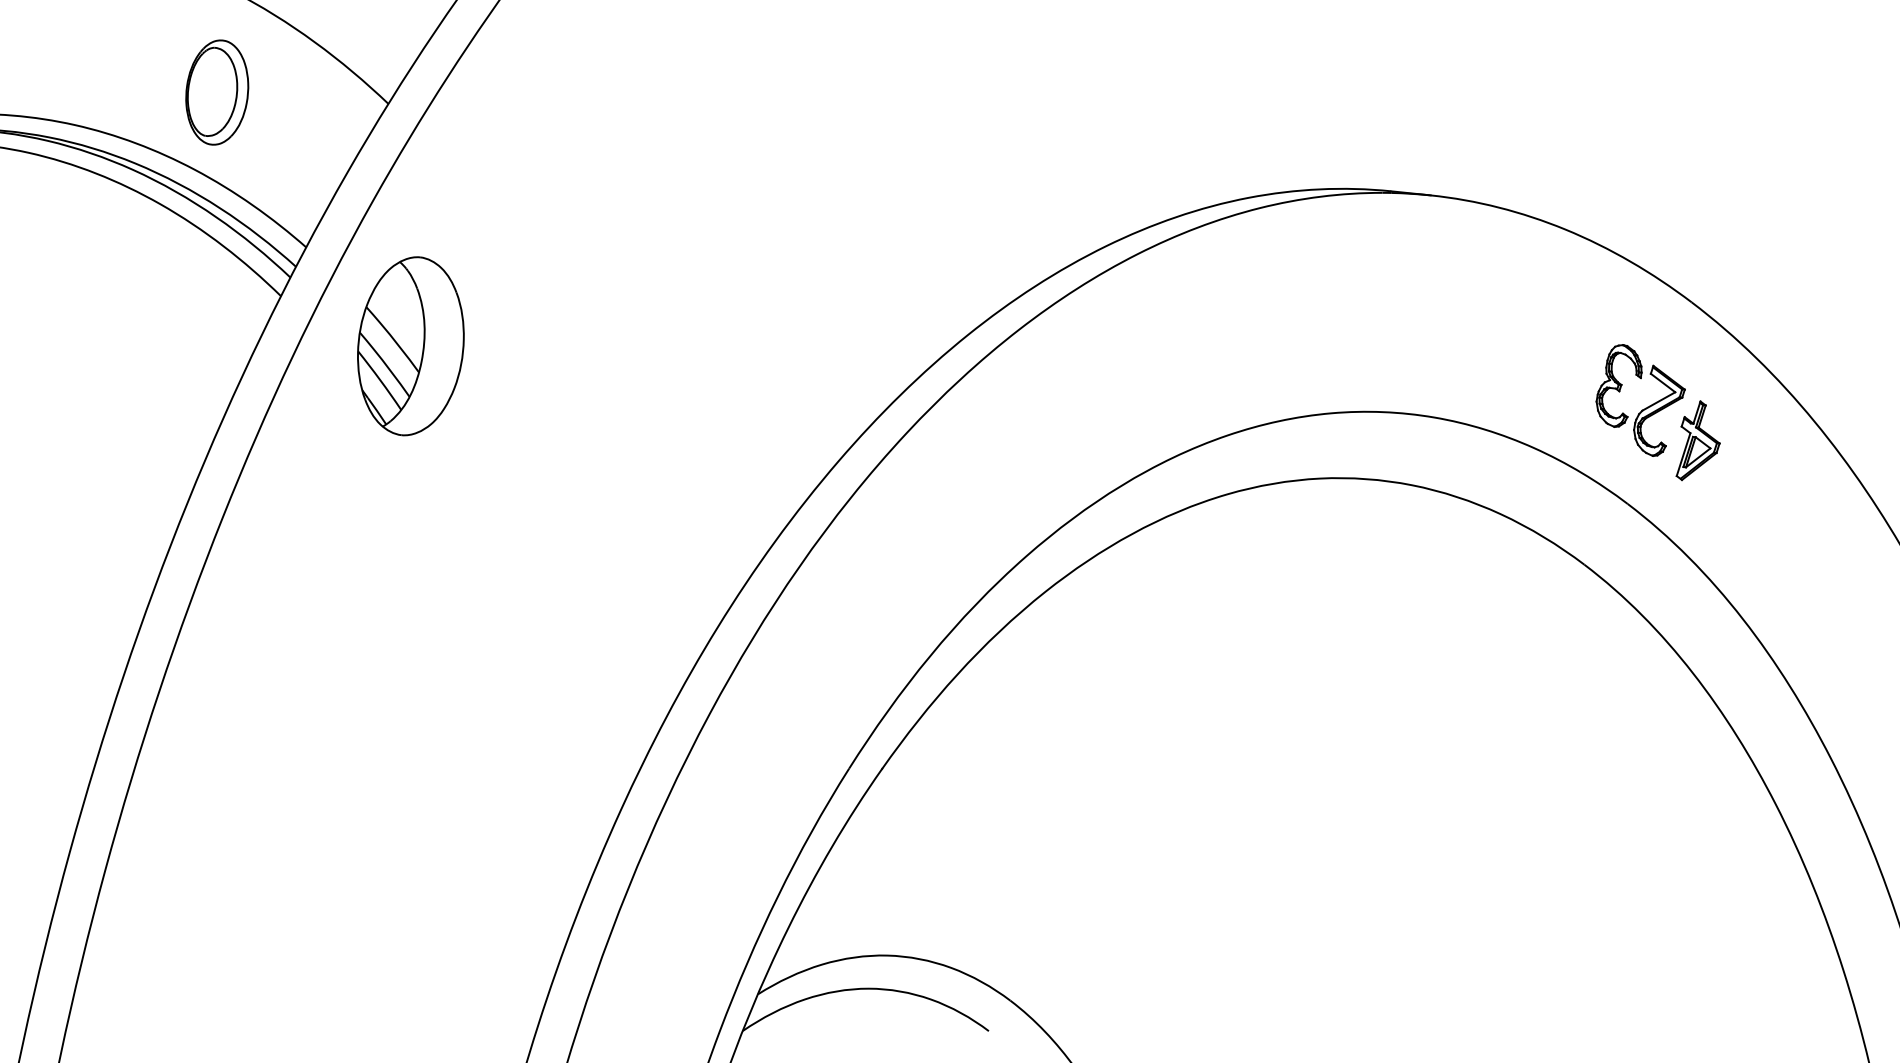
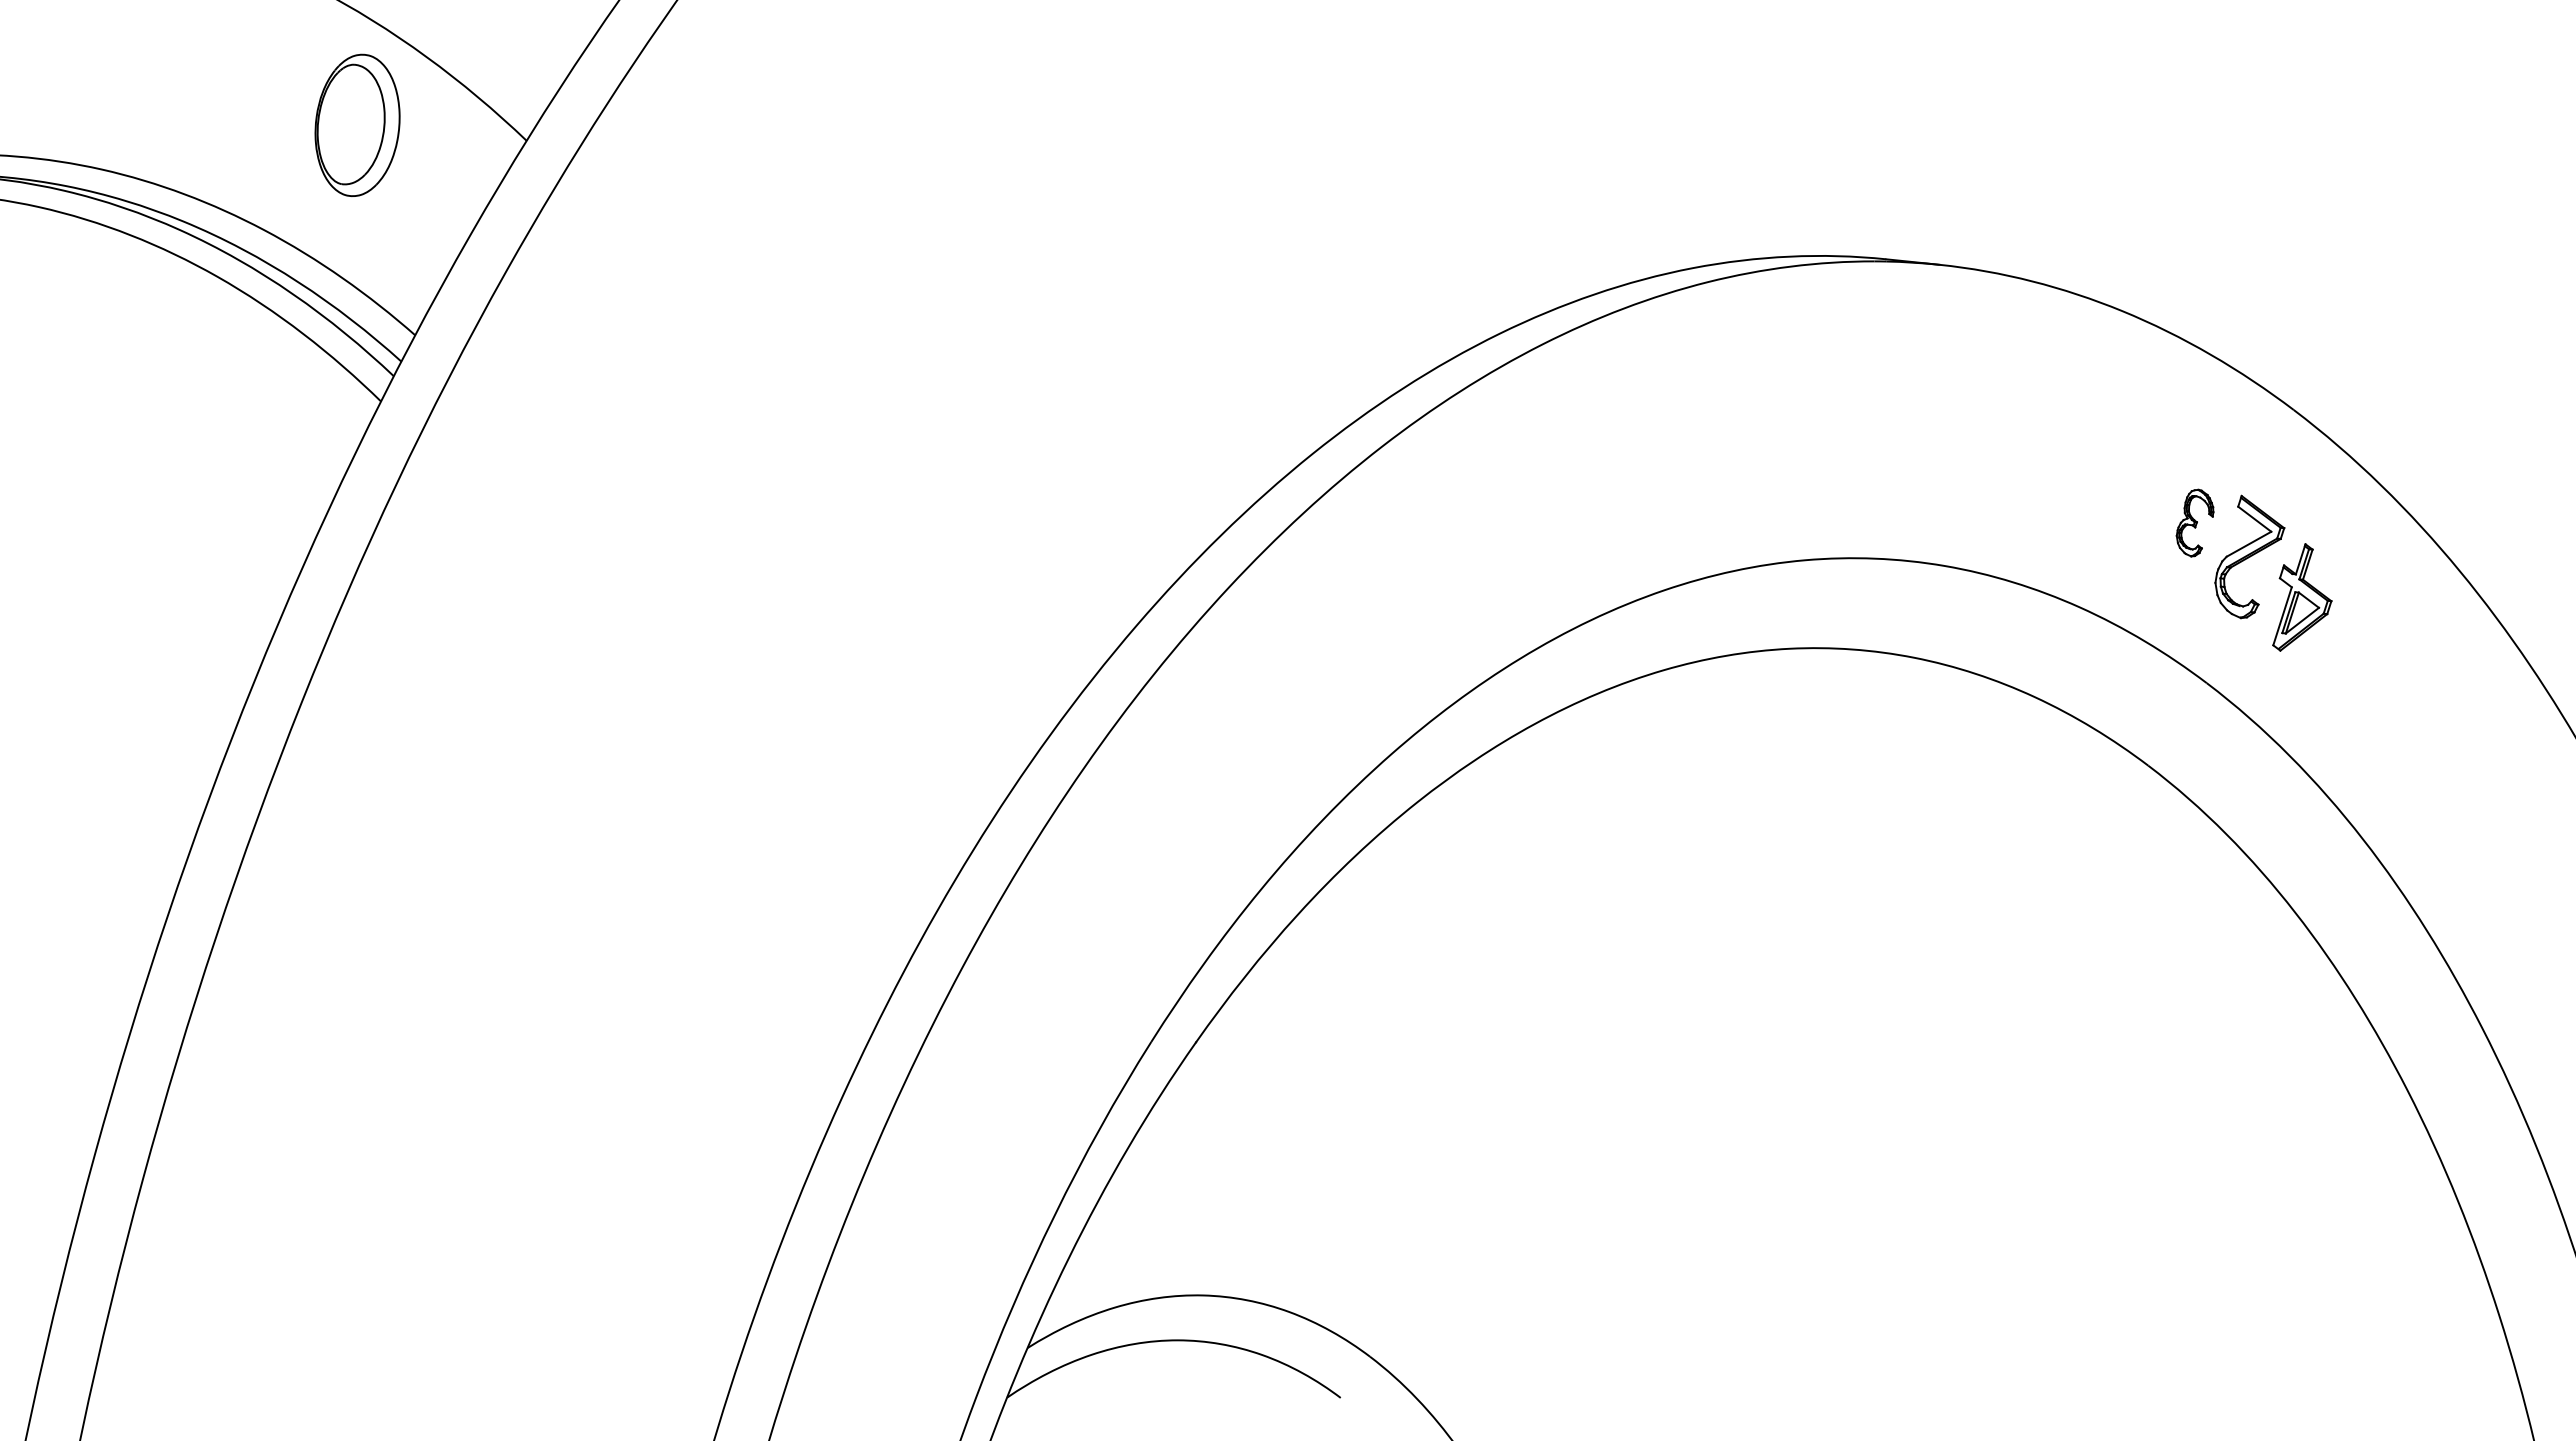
part: (217, 91) -> (357, 124), moved
part: (410, 346) -> (556, 469), removed
part: (1618, 385) -> (2194, 522), size x0.6

